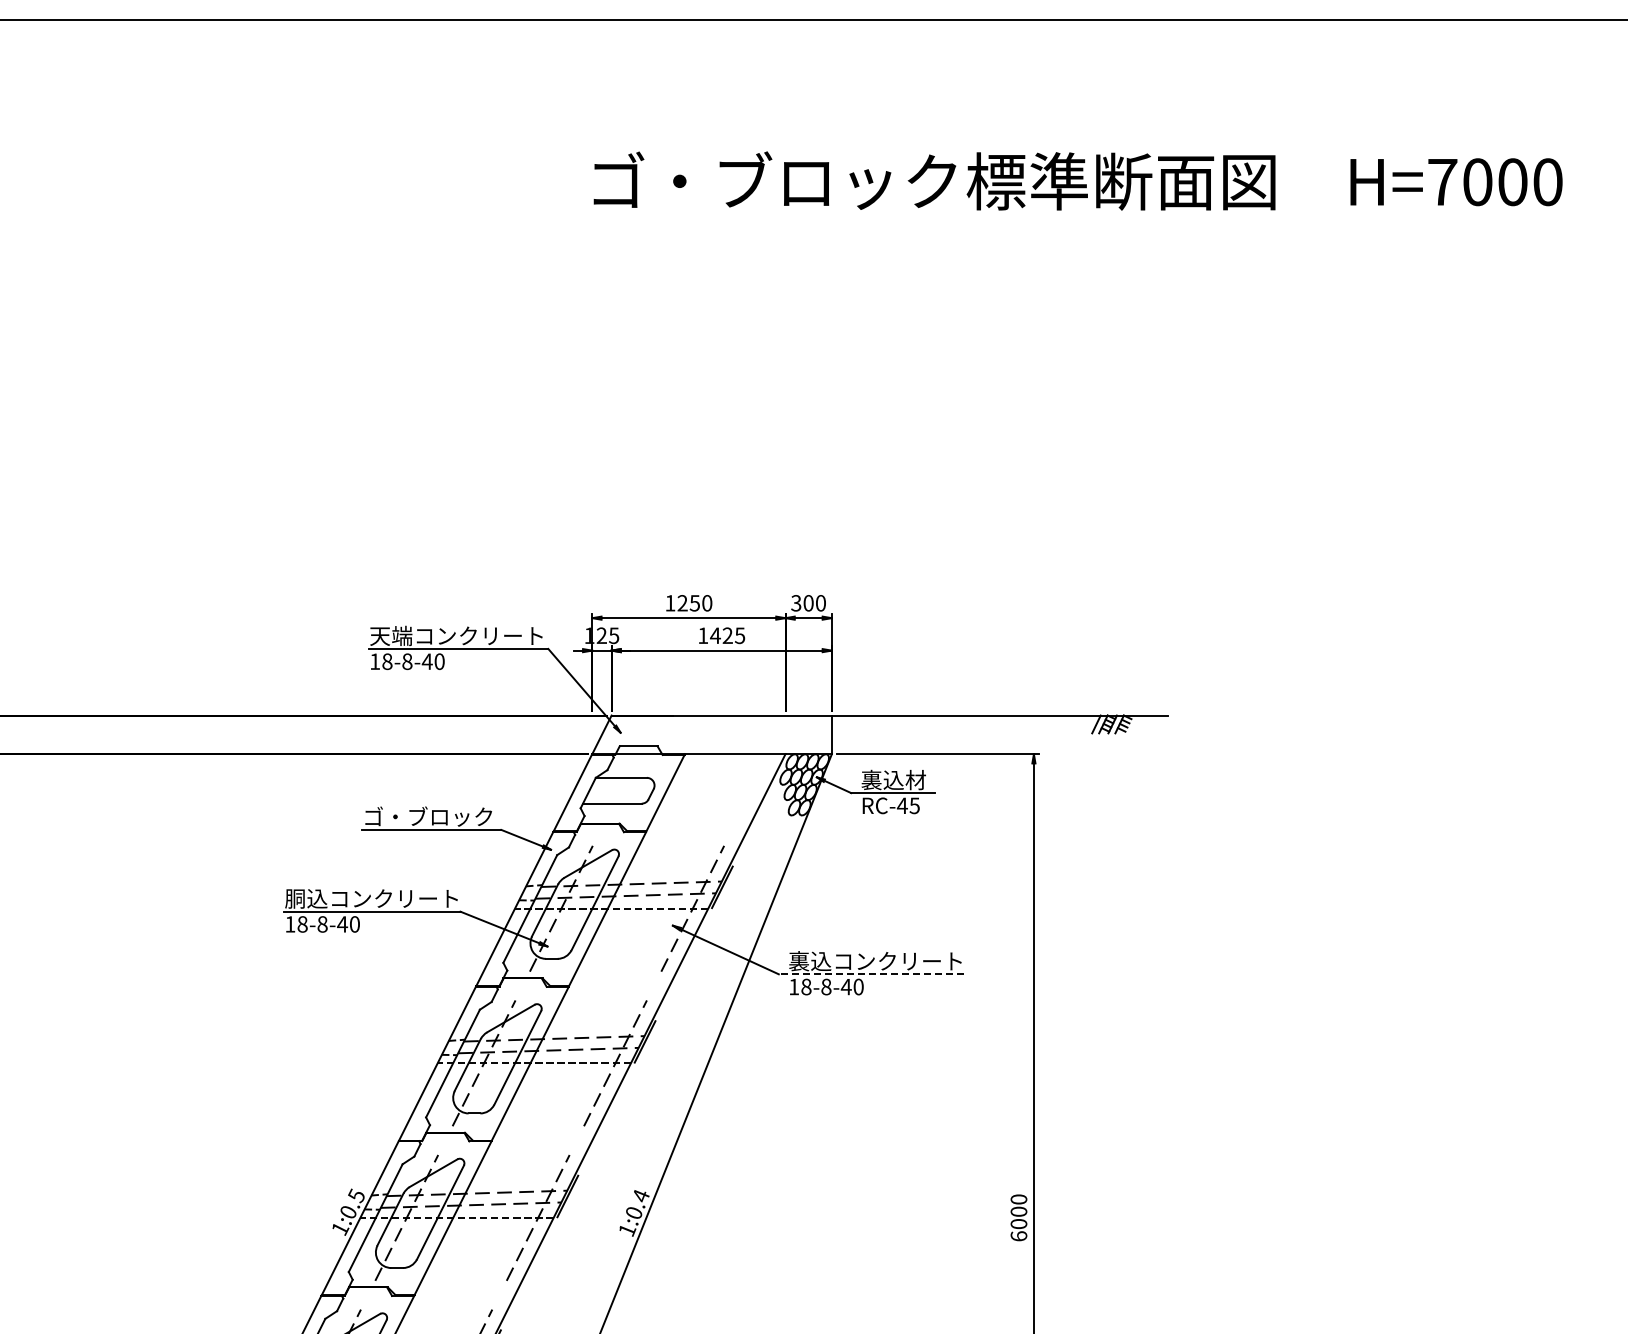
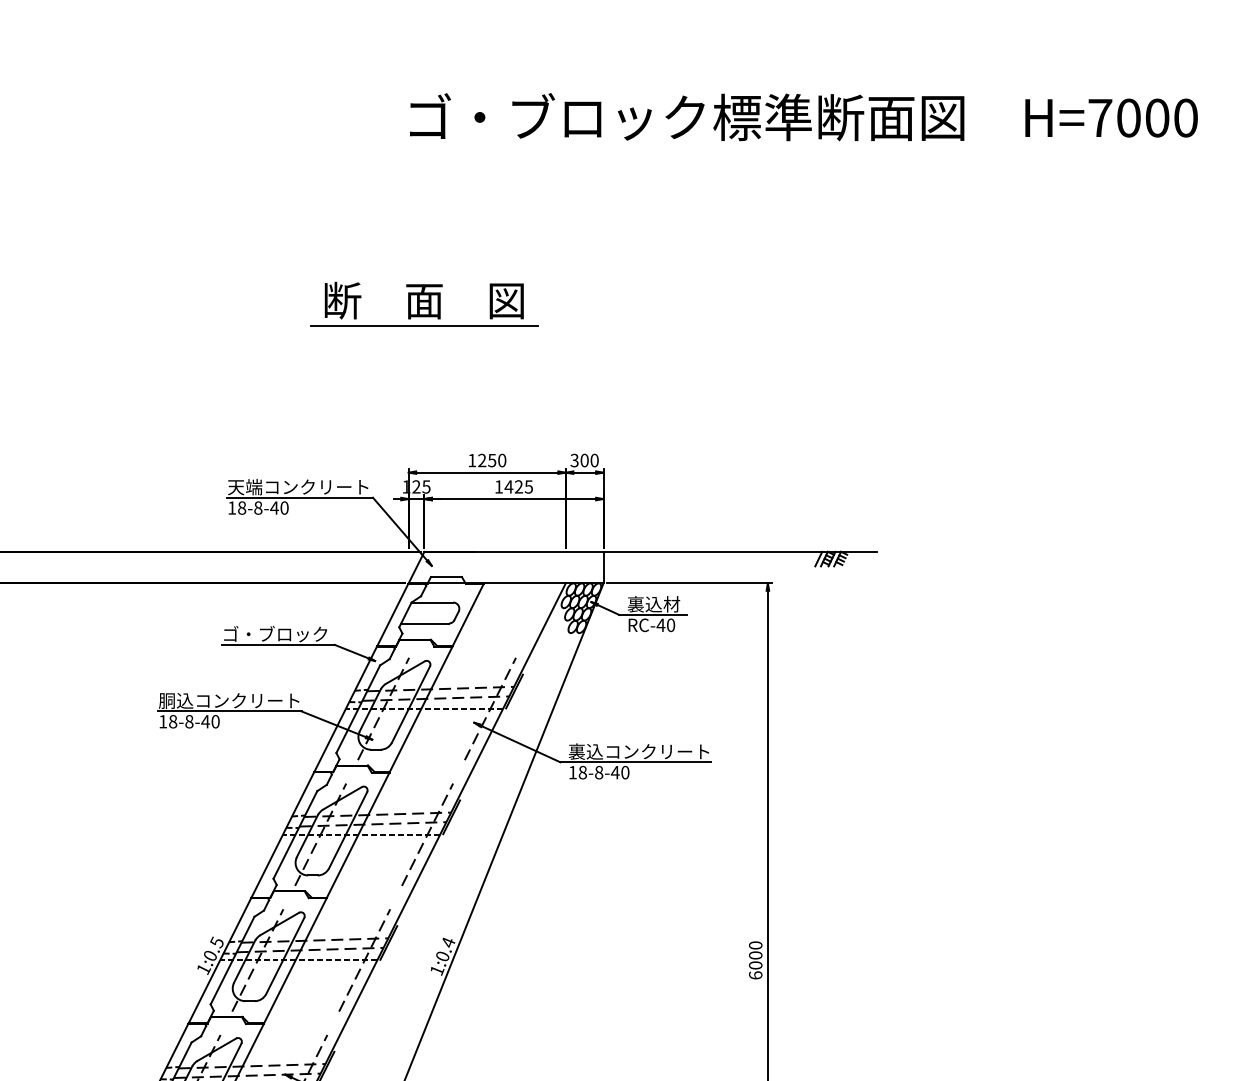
part: (611, 410) -> (424, 303), added
text: (914, 805) -> (670, 625), RC-45 -> RC-40
line: (871, 974) -> (635, 762), dashed -> solid

